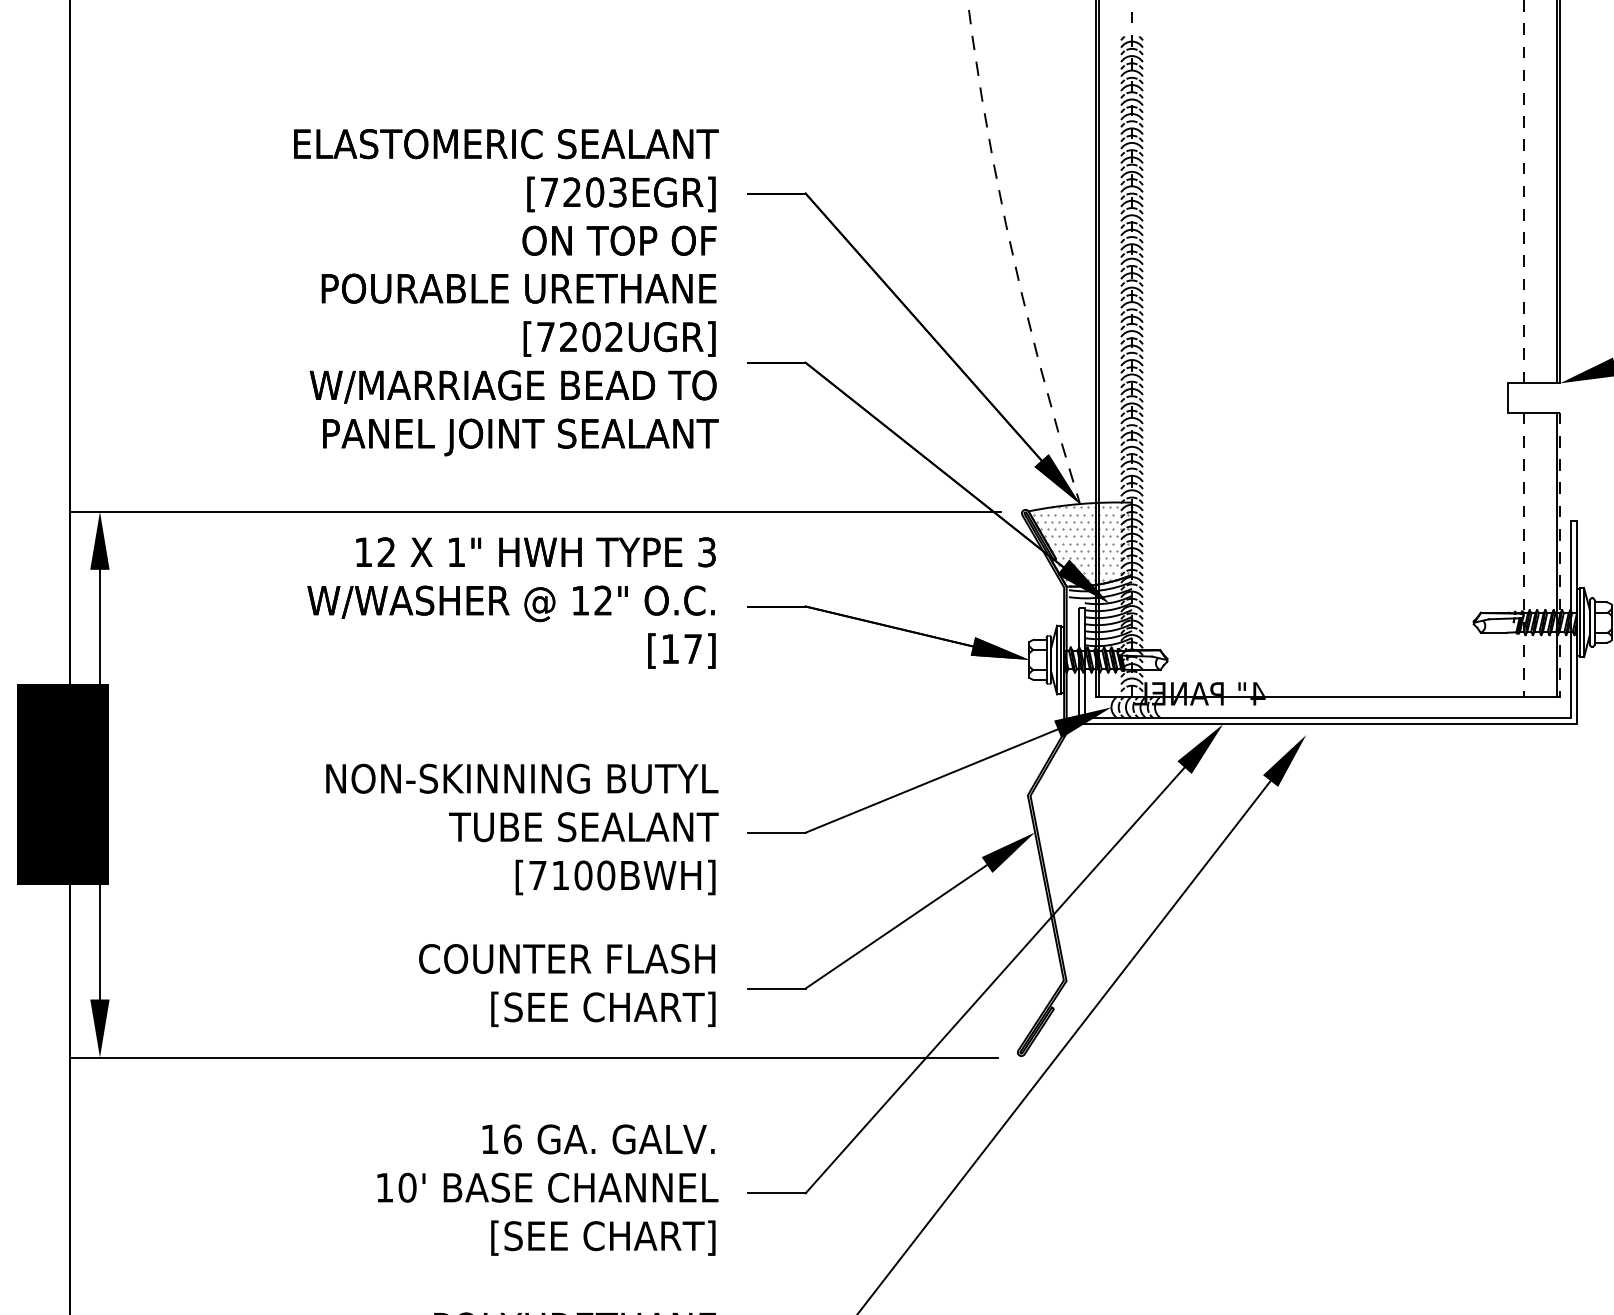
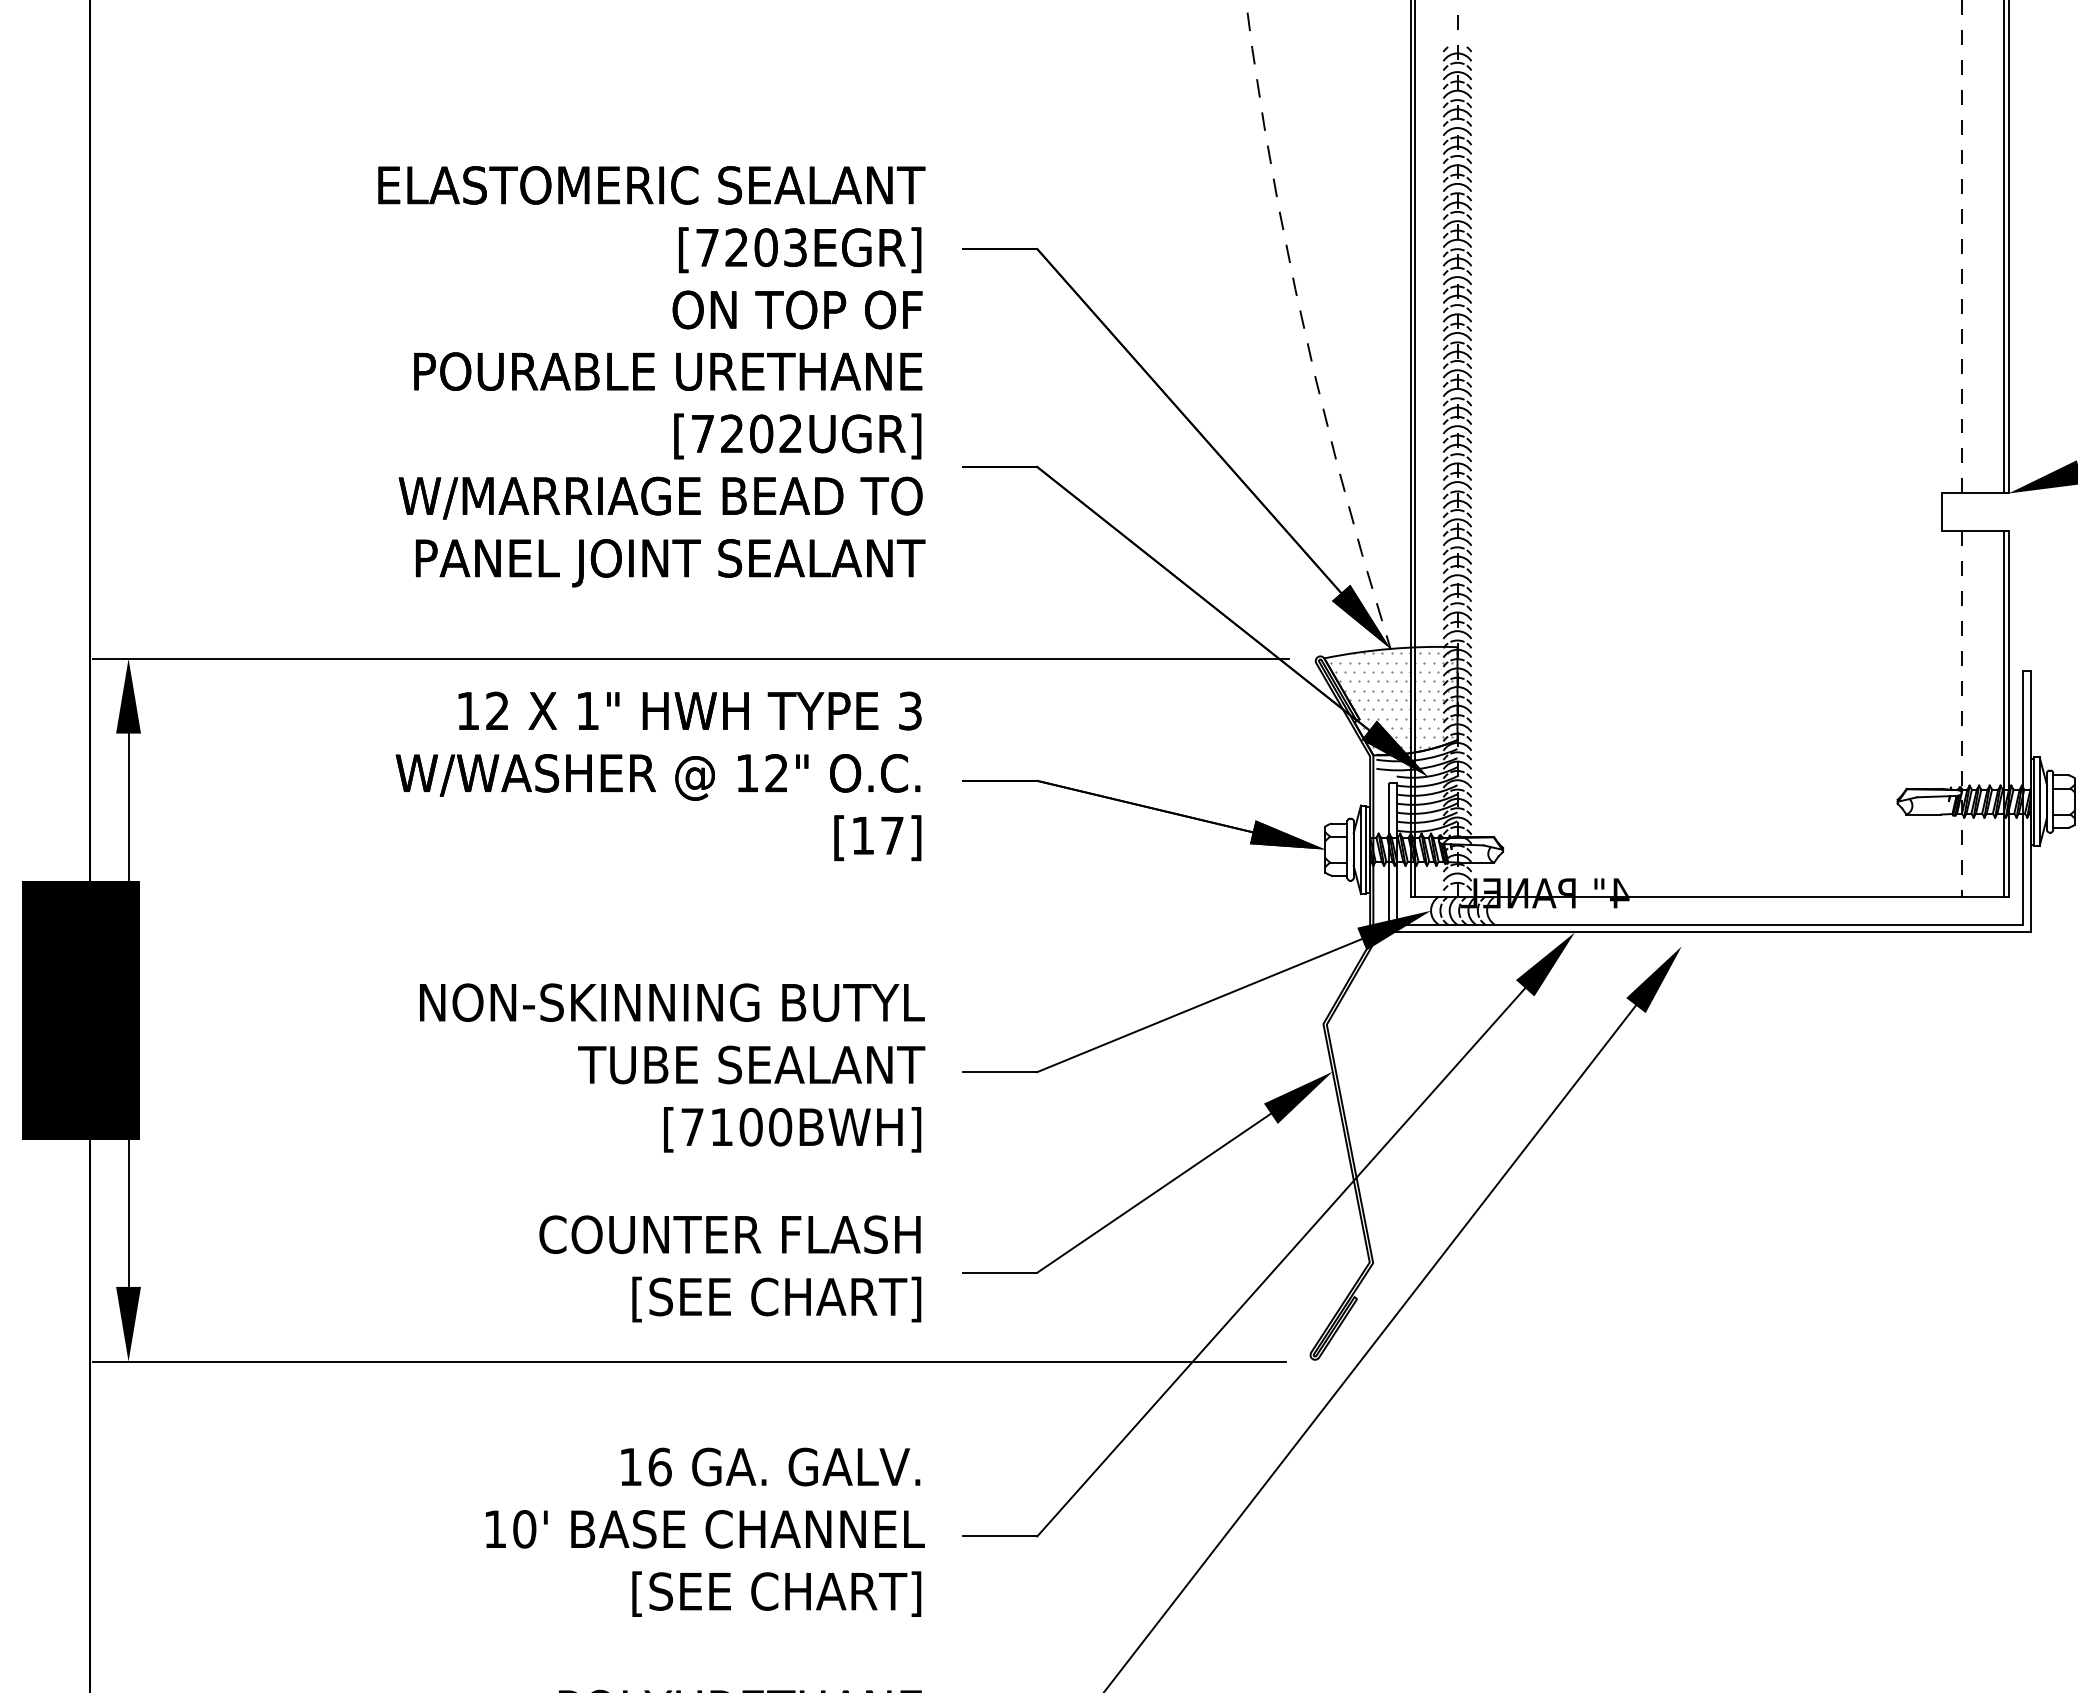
line: (1559, 554) -> (2008, 714), dashed -> solid

